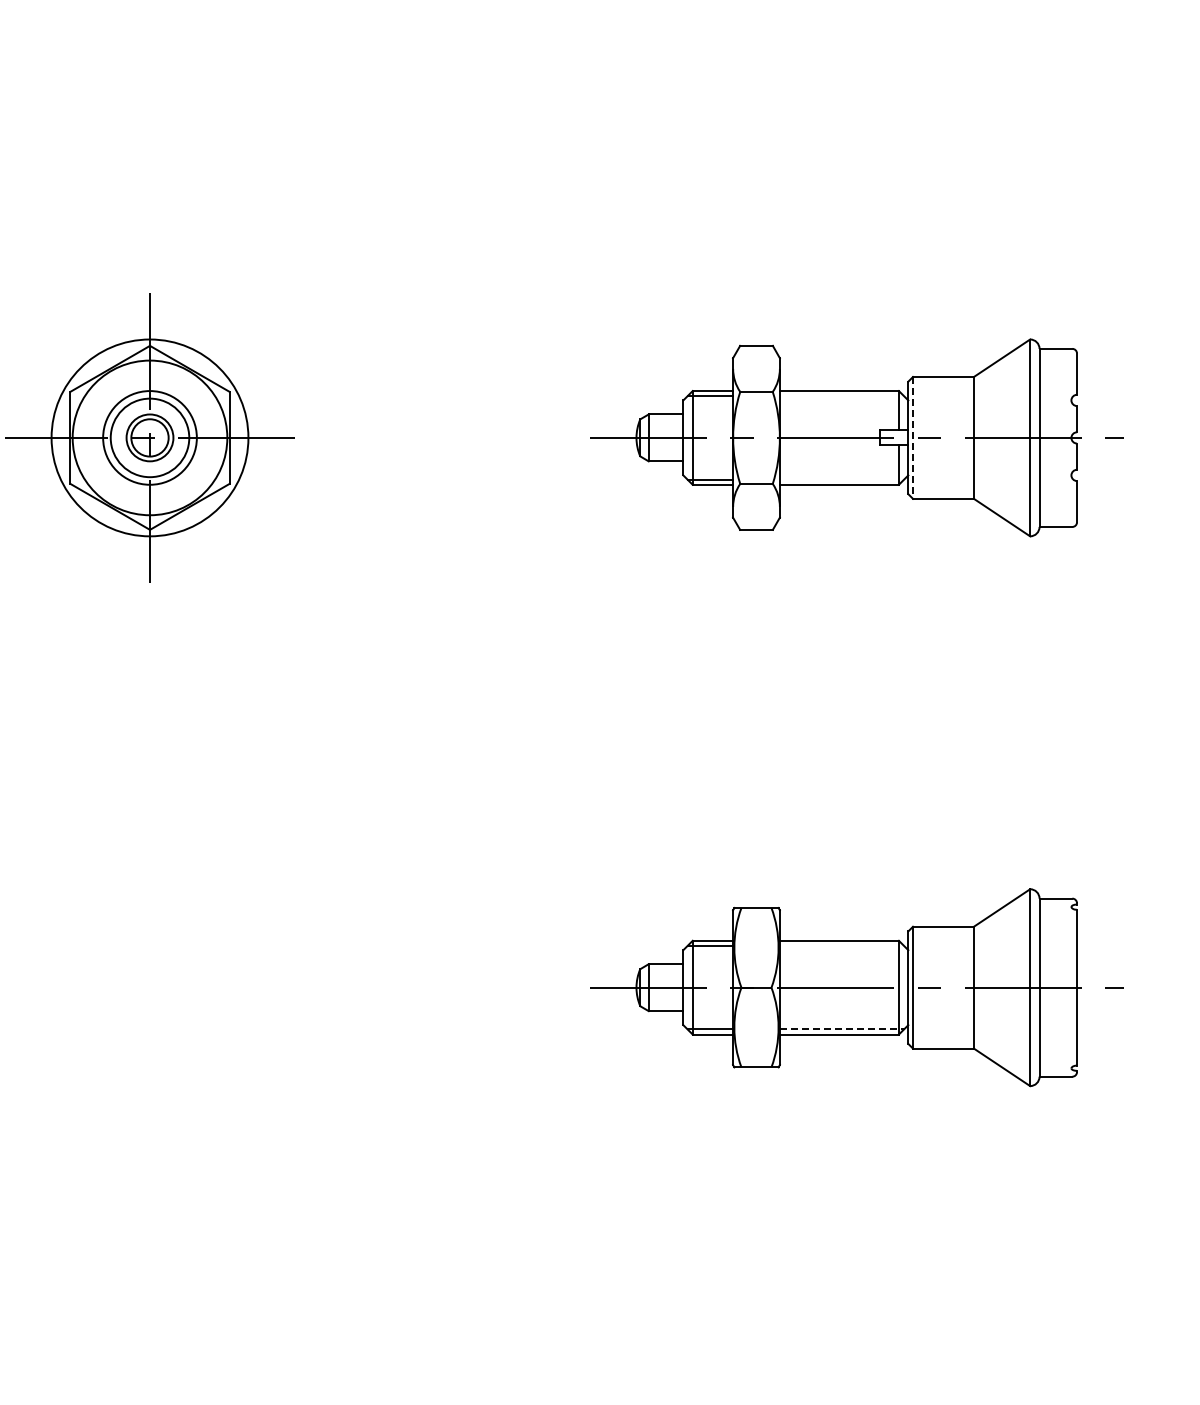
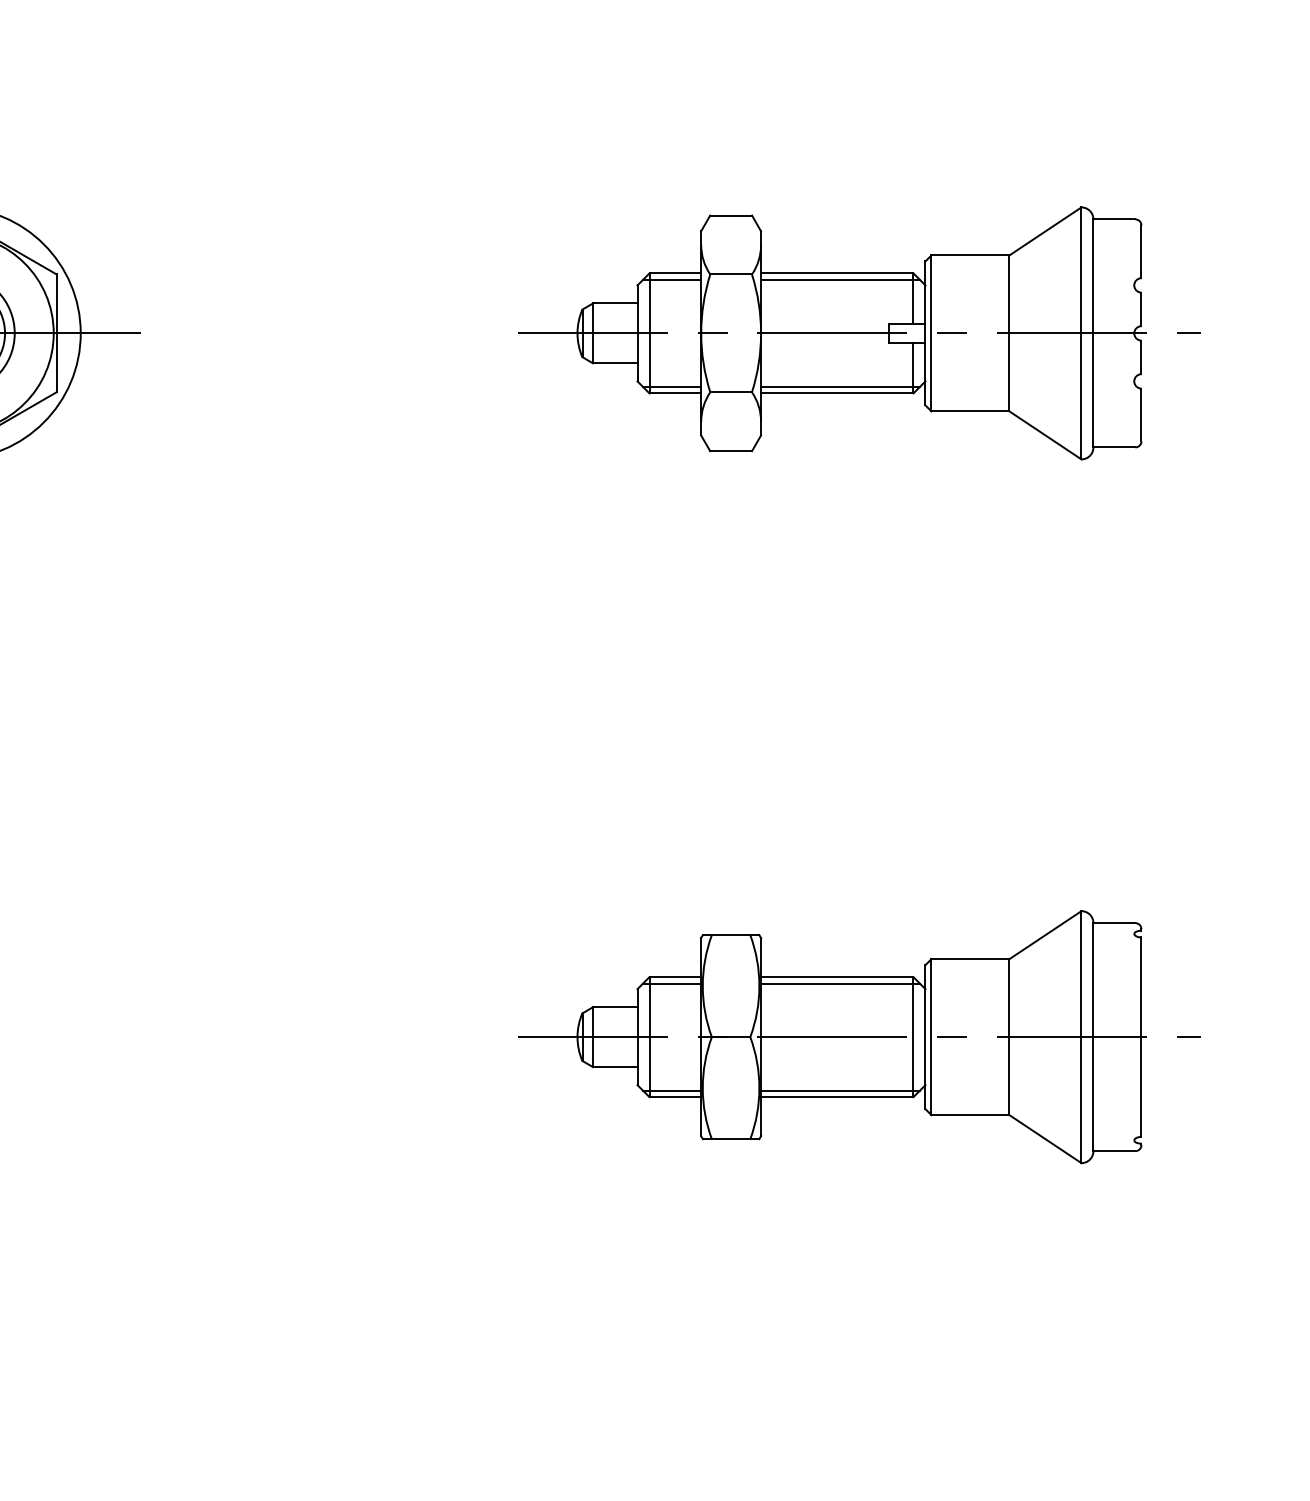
line: (841, 396) -> (839, 280), added
line: (913, 437) -> (932, 332), dashed -> solid
line: (841, 479) -> (839, 386), added
line: (841, 945) -> (839, 983), added
line: (842, 1029) -> (841, 1090), dashed -> solid

